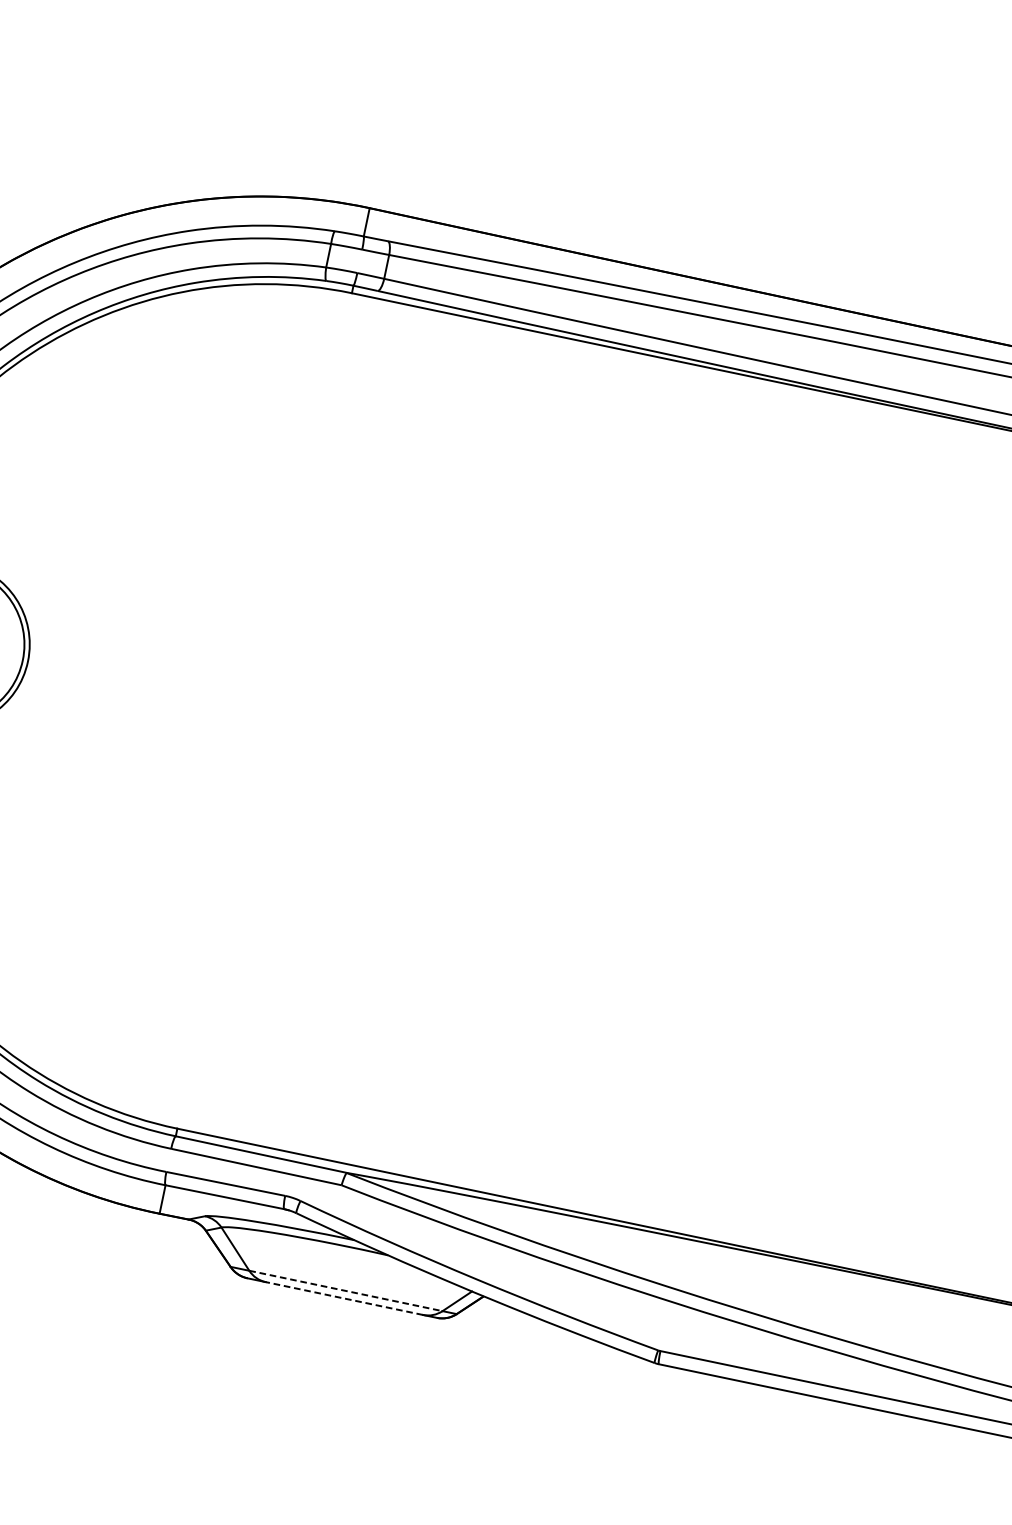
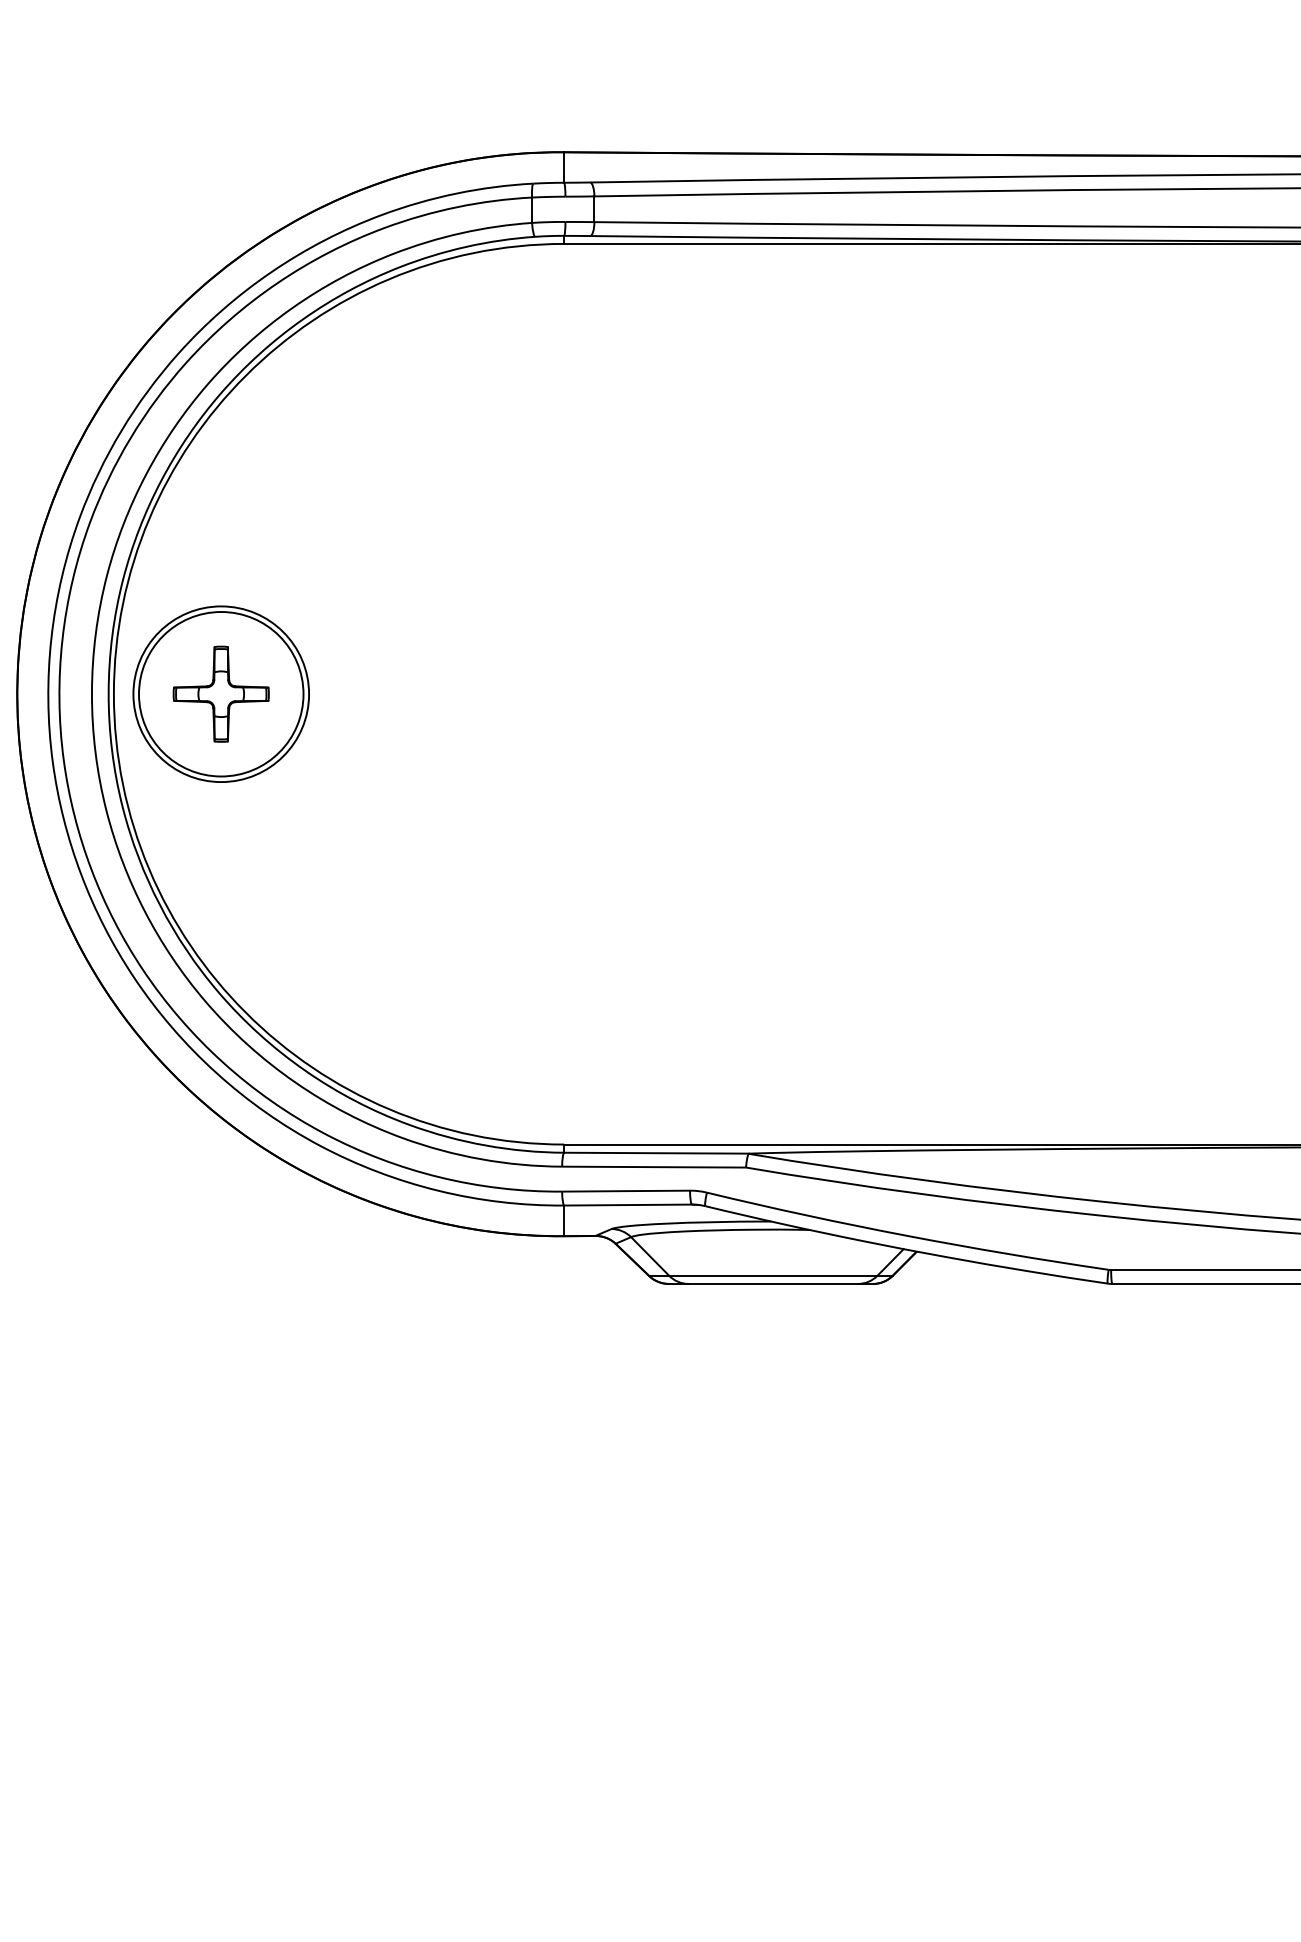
line: (346, 1290) -> (773, 1275), dashed -> solid
line: (344, 1298) -> (773, 1283), dashed -> solid

